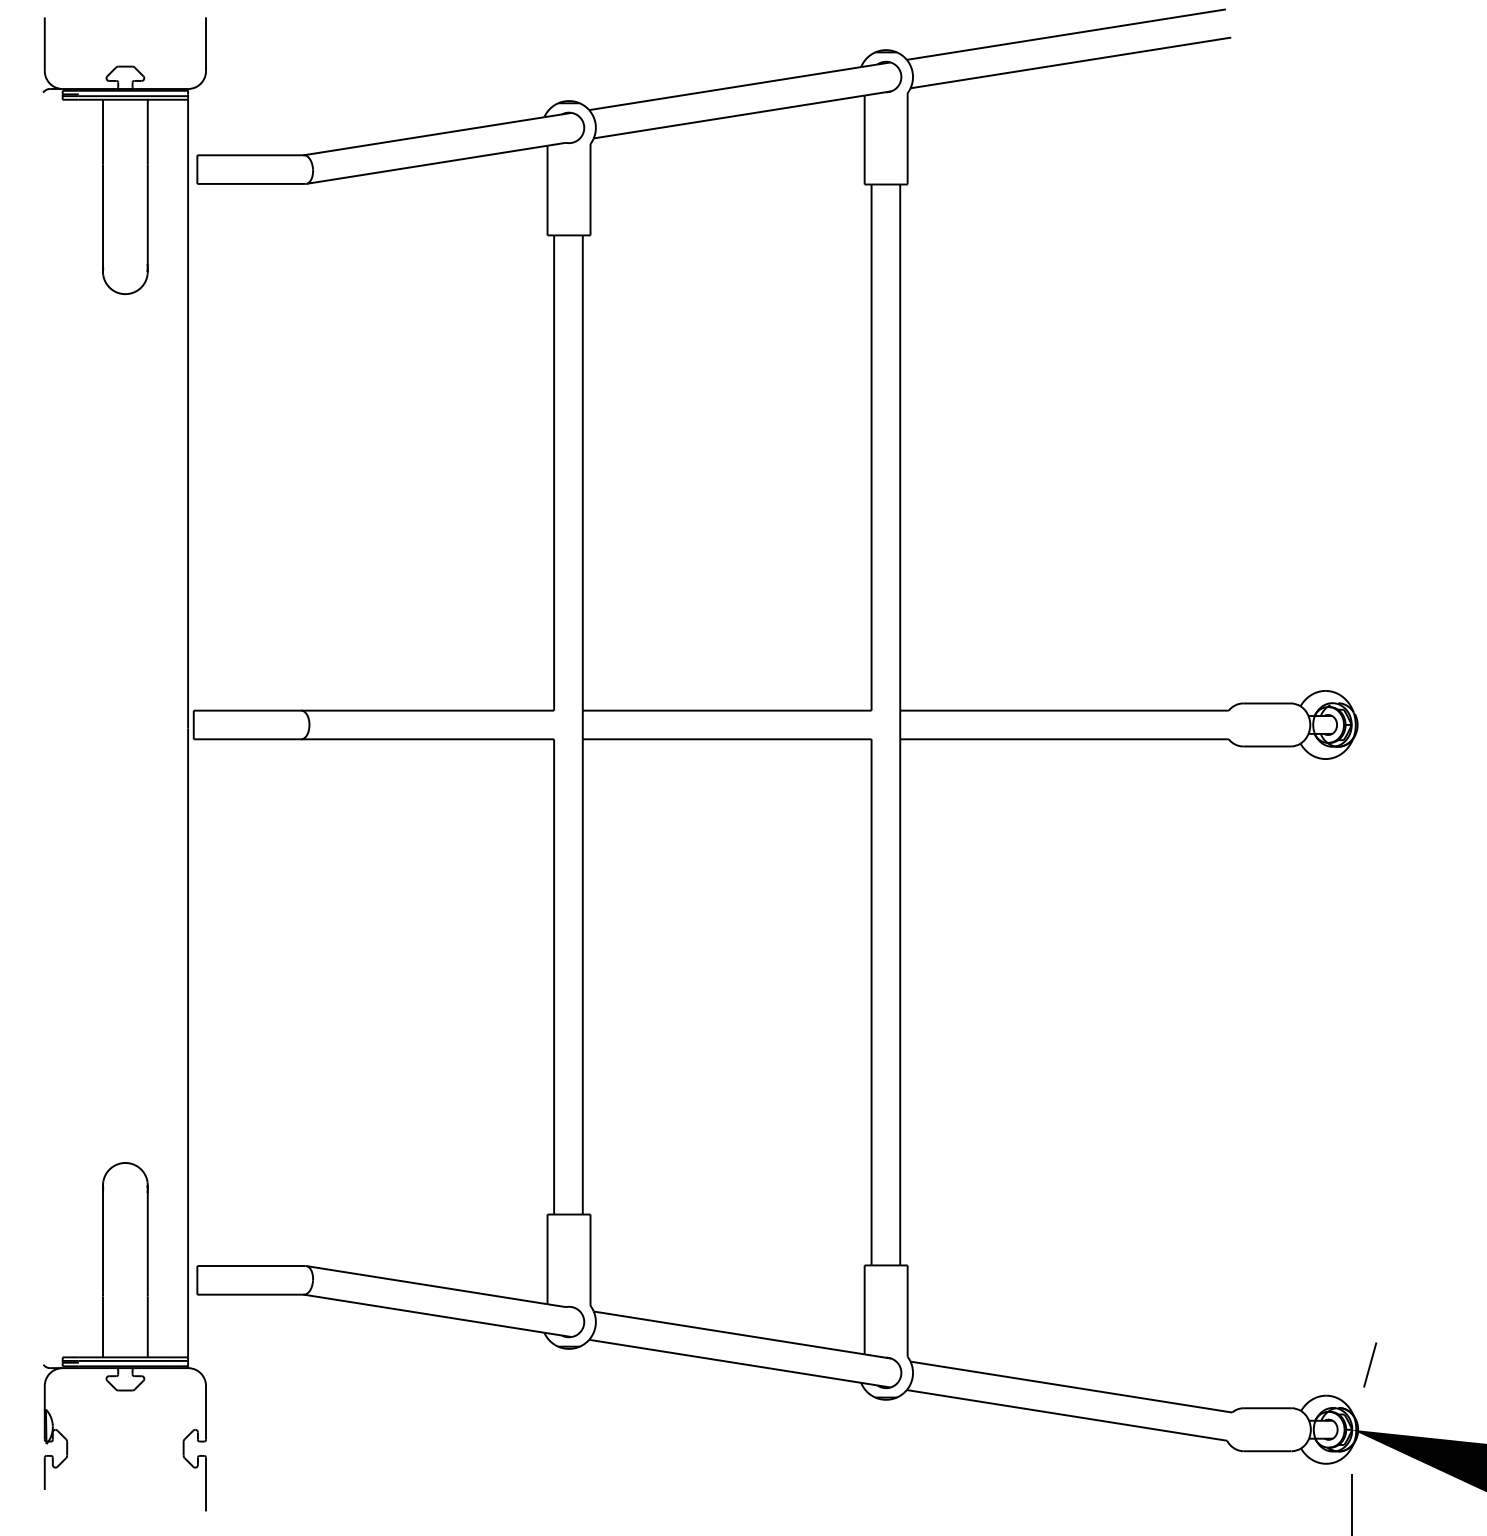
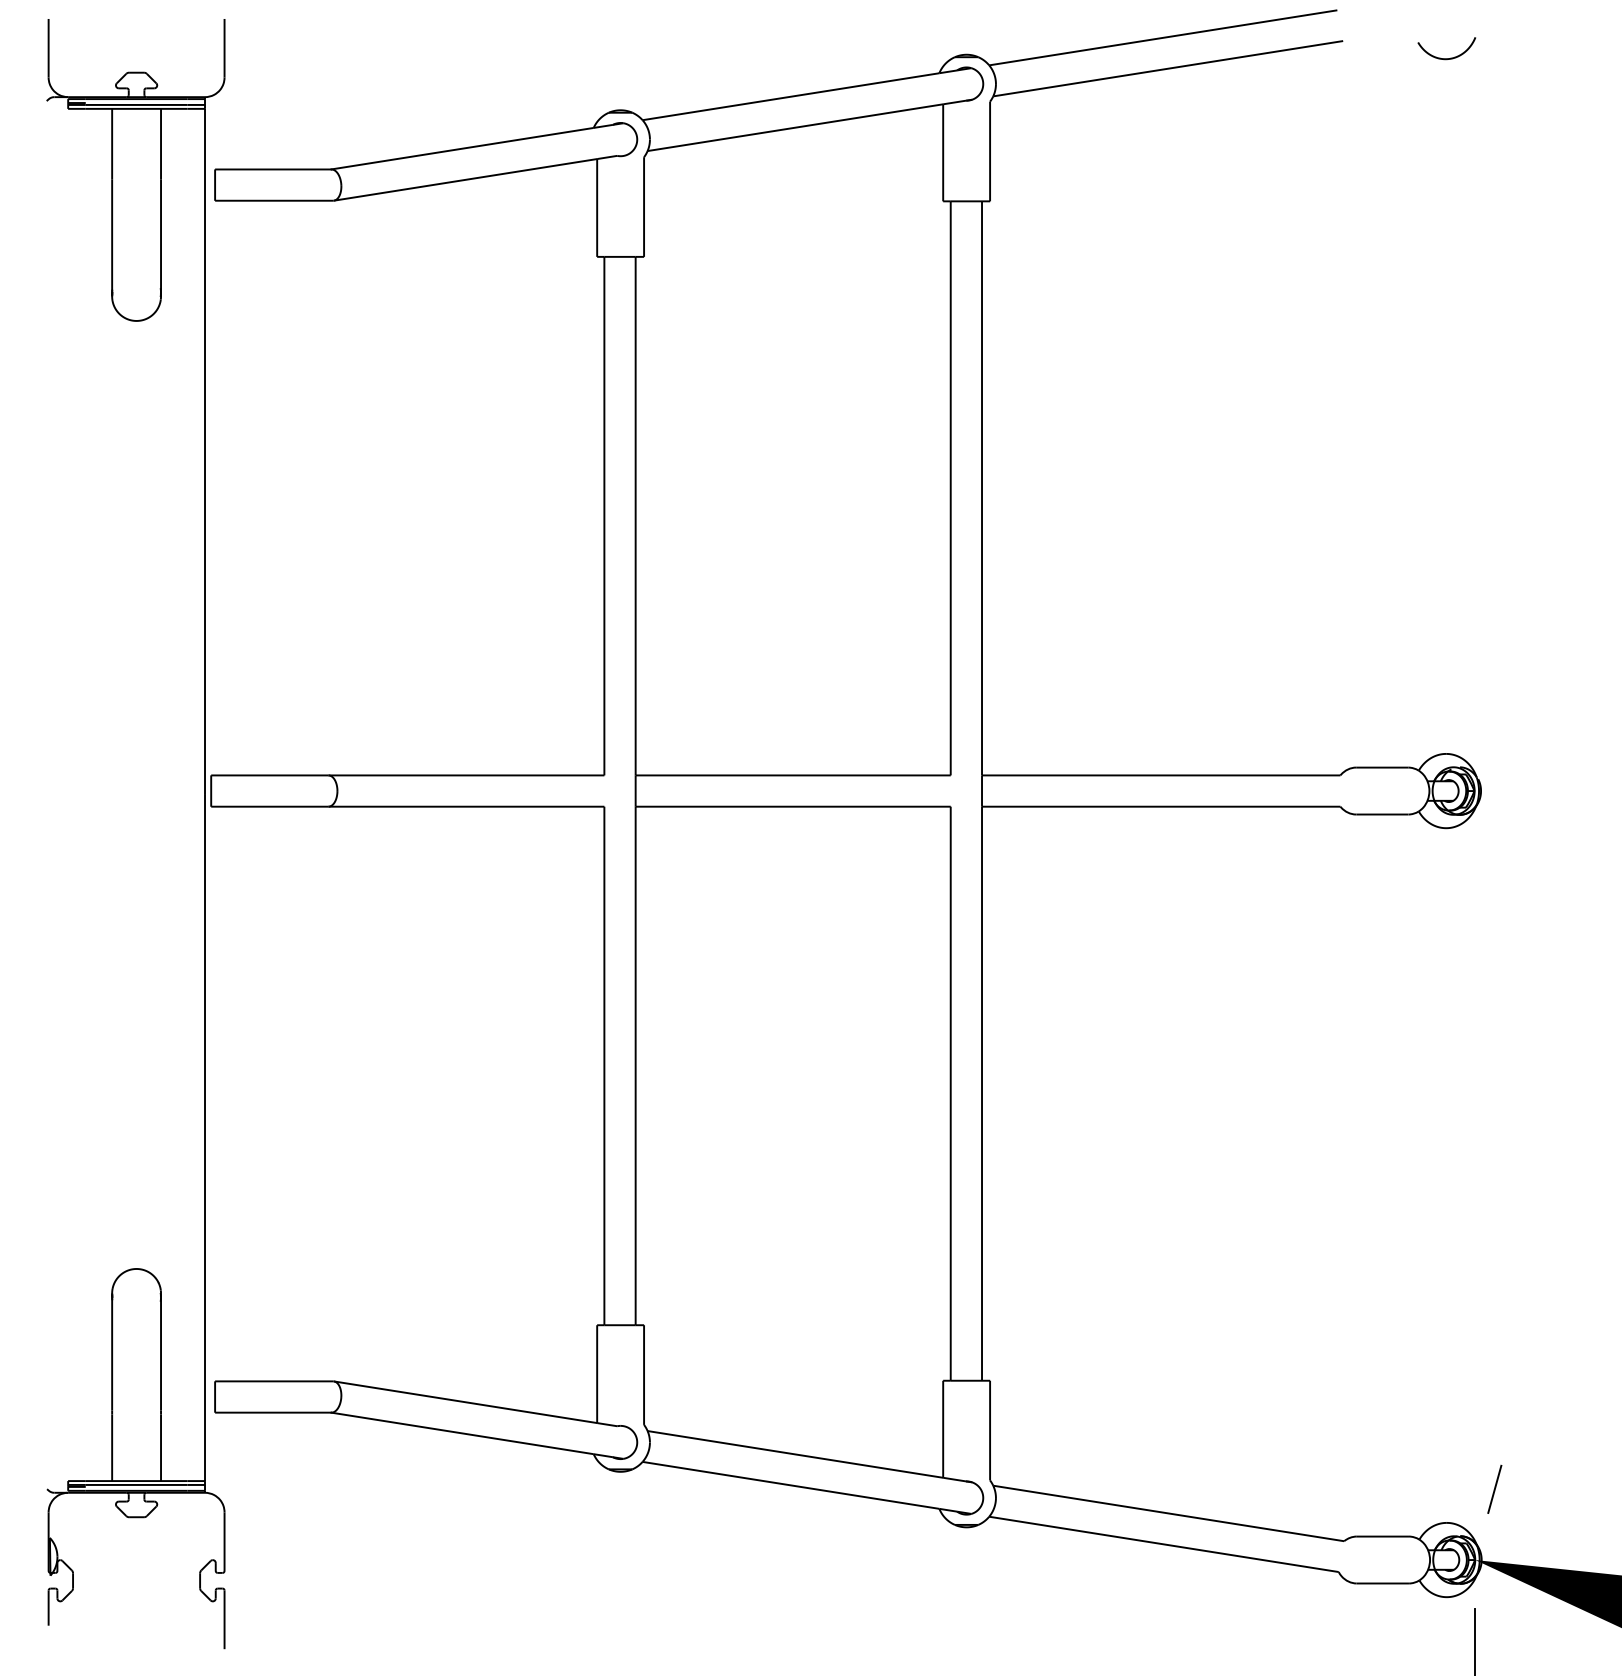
curve: (1330, 52) -> (1451, 57), added

